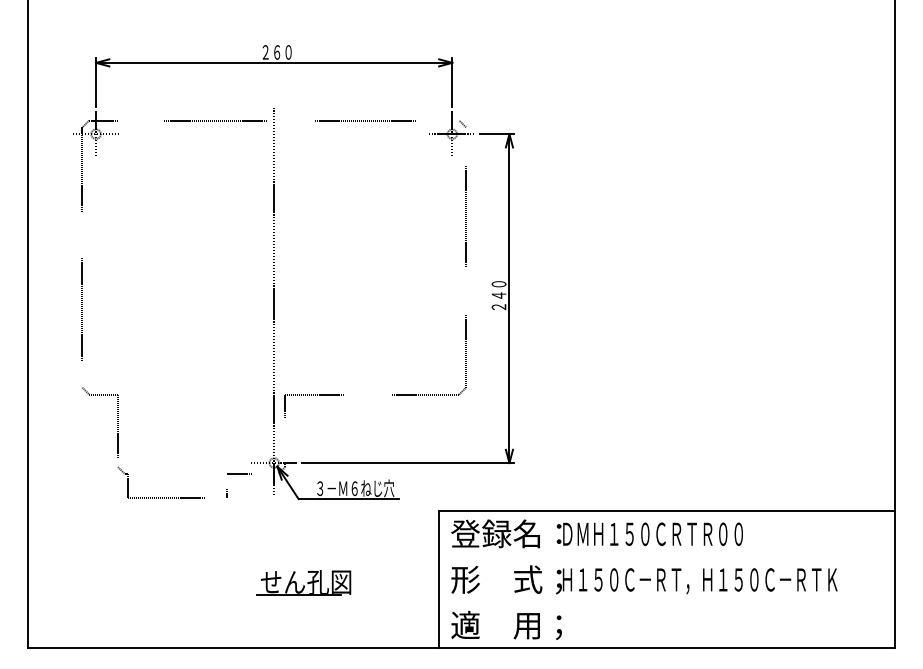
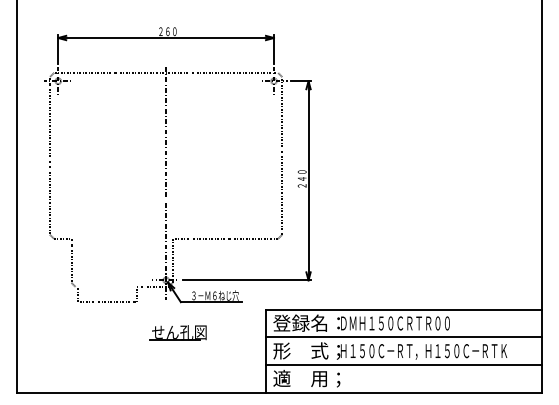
line: (666, 557) -> (403, 337), added
part: (302, 582) -> (177, 332), moved
line: (666, 602) -> (403, 364), added

